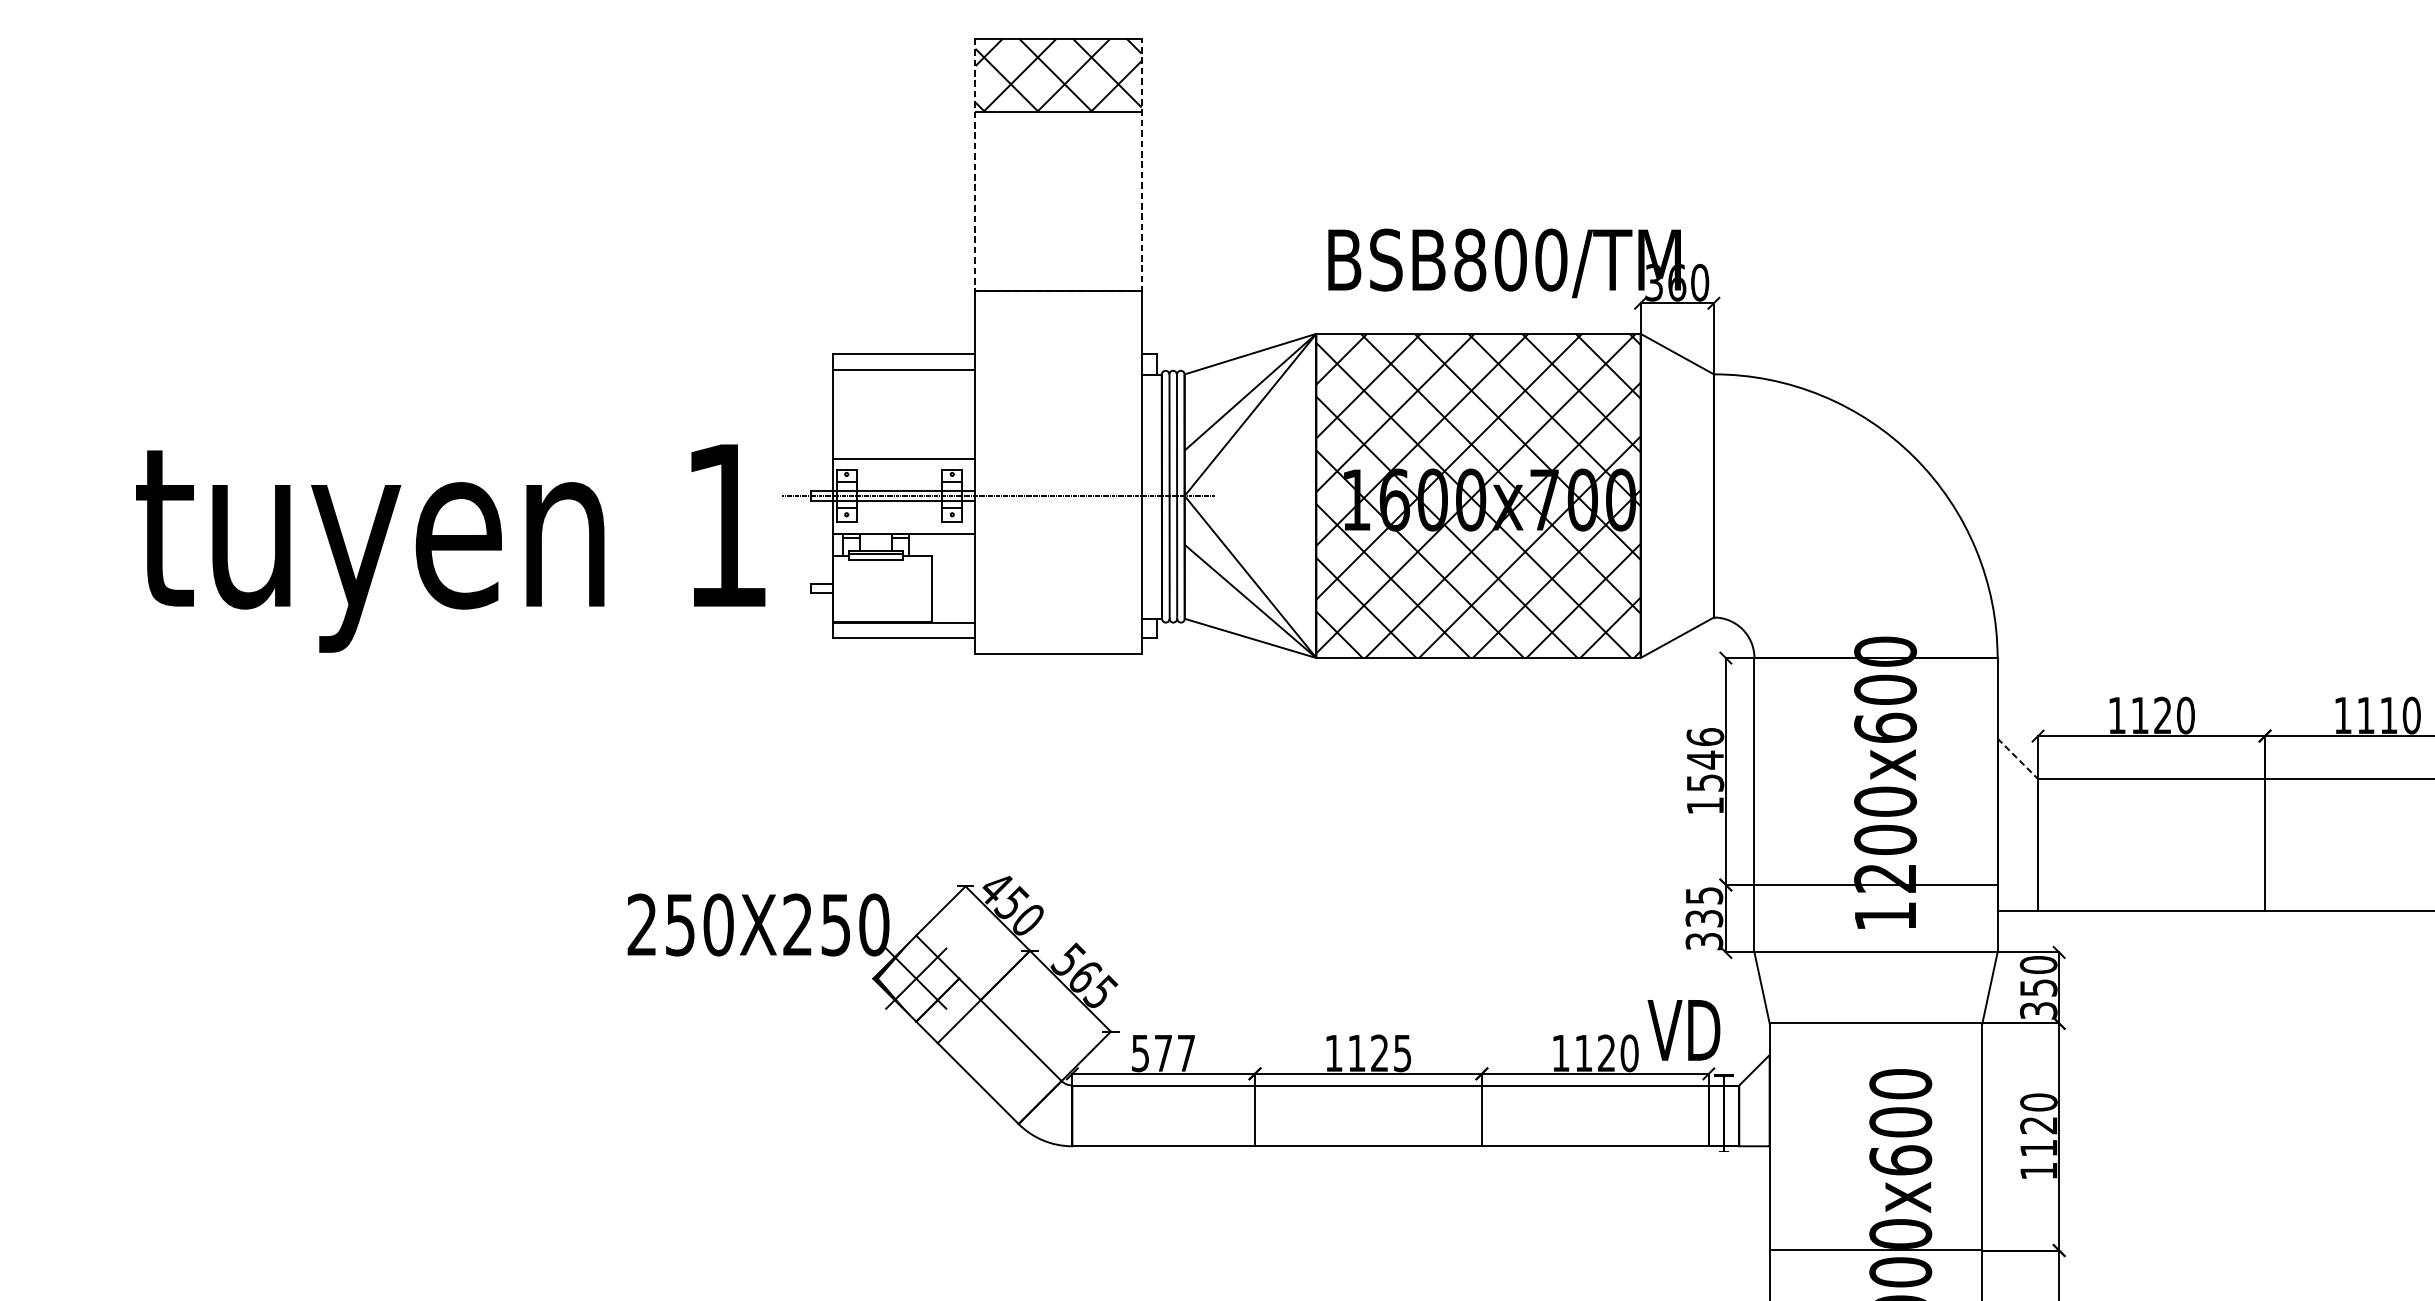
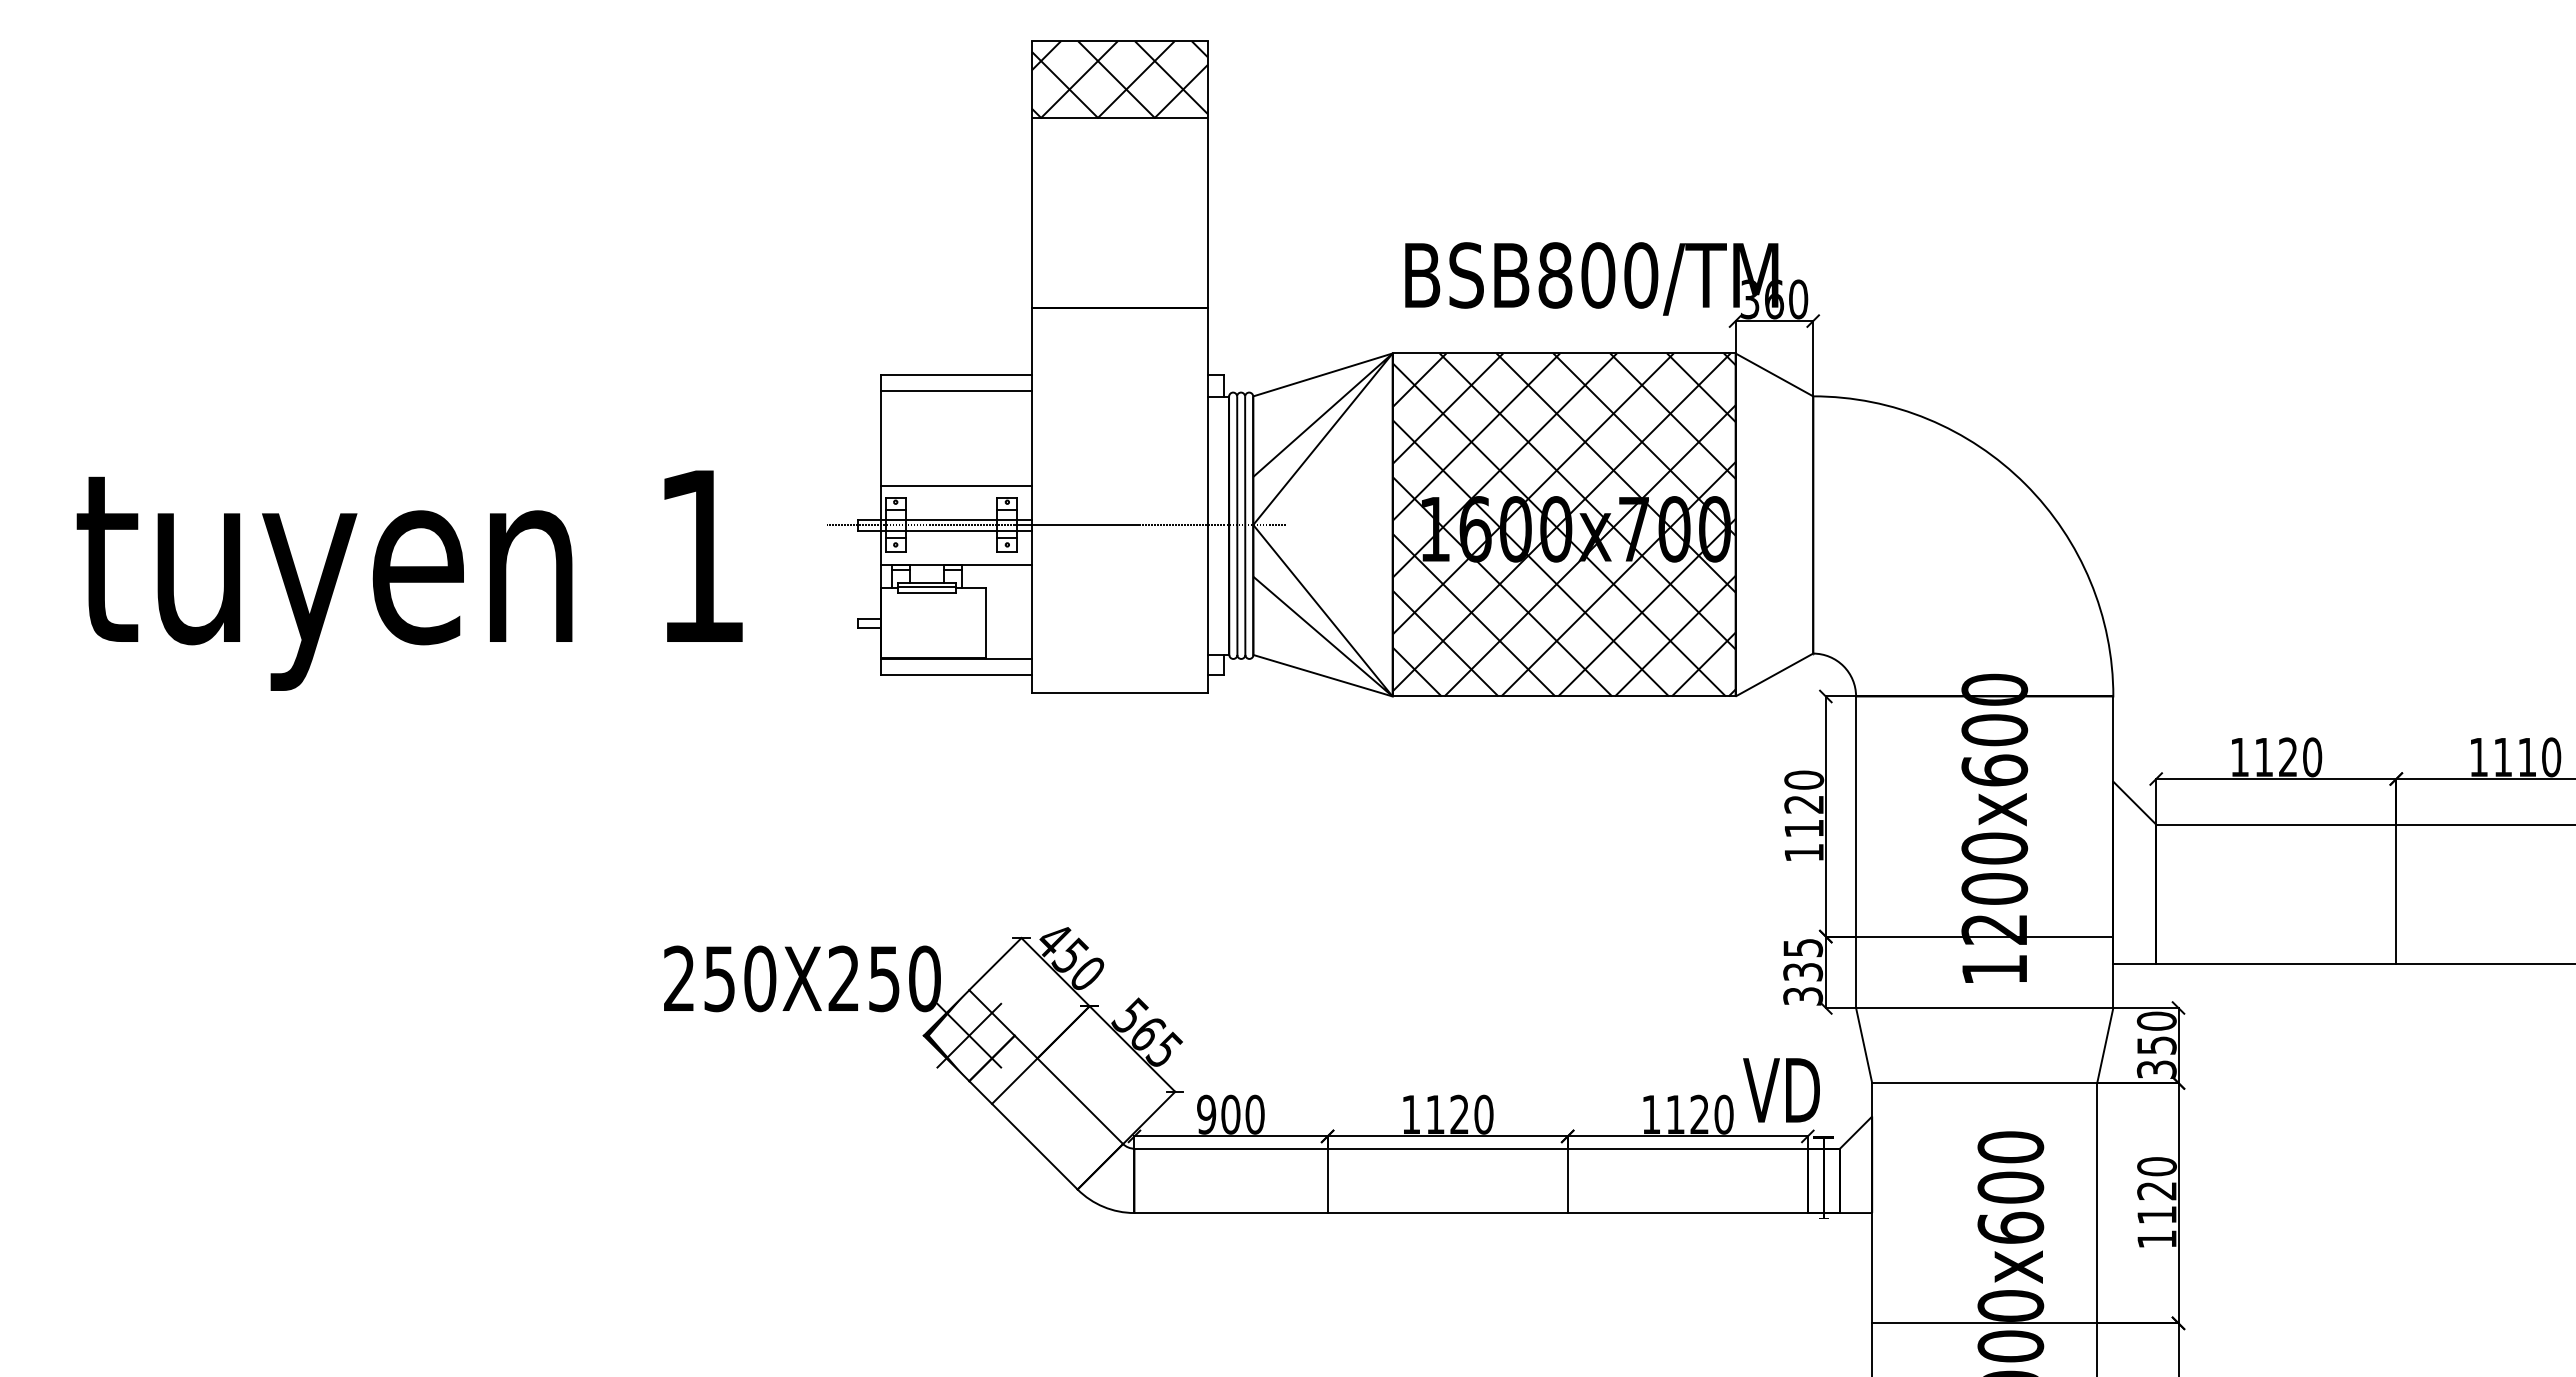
line: (1058, 290) -> (1119, 307), dashed -> solid
text: (450, 548) -> (409, 580), moved
text: (1705, 759) -> (1804, 803), 1546 -> 1120
line: (2018, 759) -> (2135, 803), dashed -> solid
text: (1163, 1053) -> (1230, 1114), 577 -> 900
text: (1402, 1053) -> (1483, 1114), 1125 -> 1120

